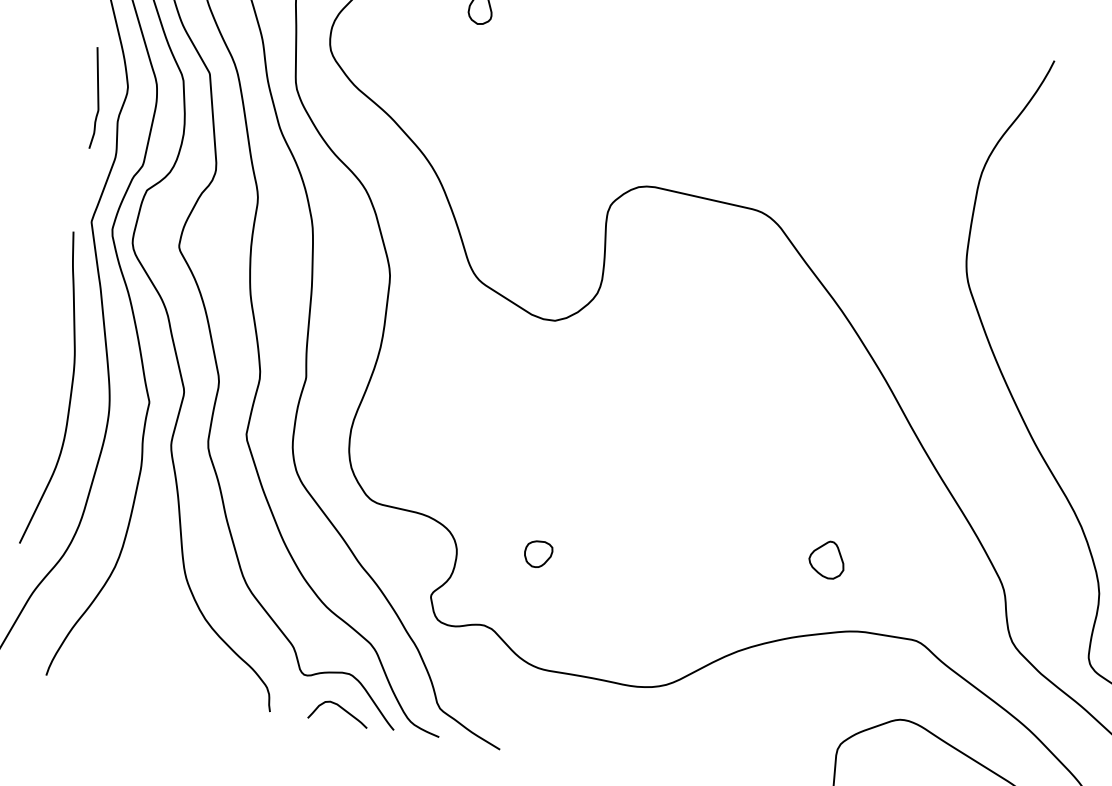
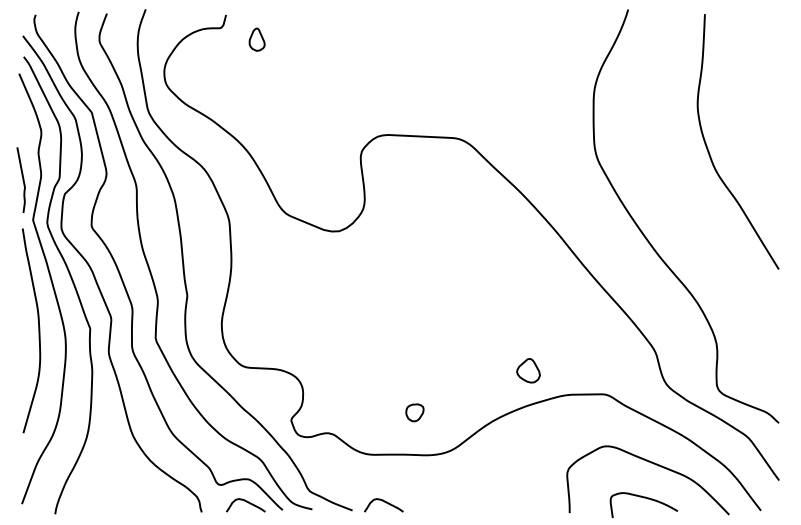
curve: (96, 97) -> (22, 179), moved
part: (537, 553) -> (414, 412), moved
part: (827, 559) -> (528, 370), moved
curve: (550, 746) -> (384, 502), added

